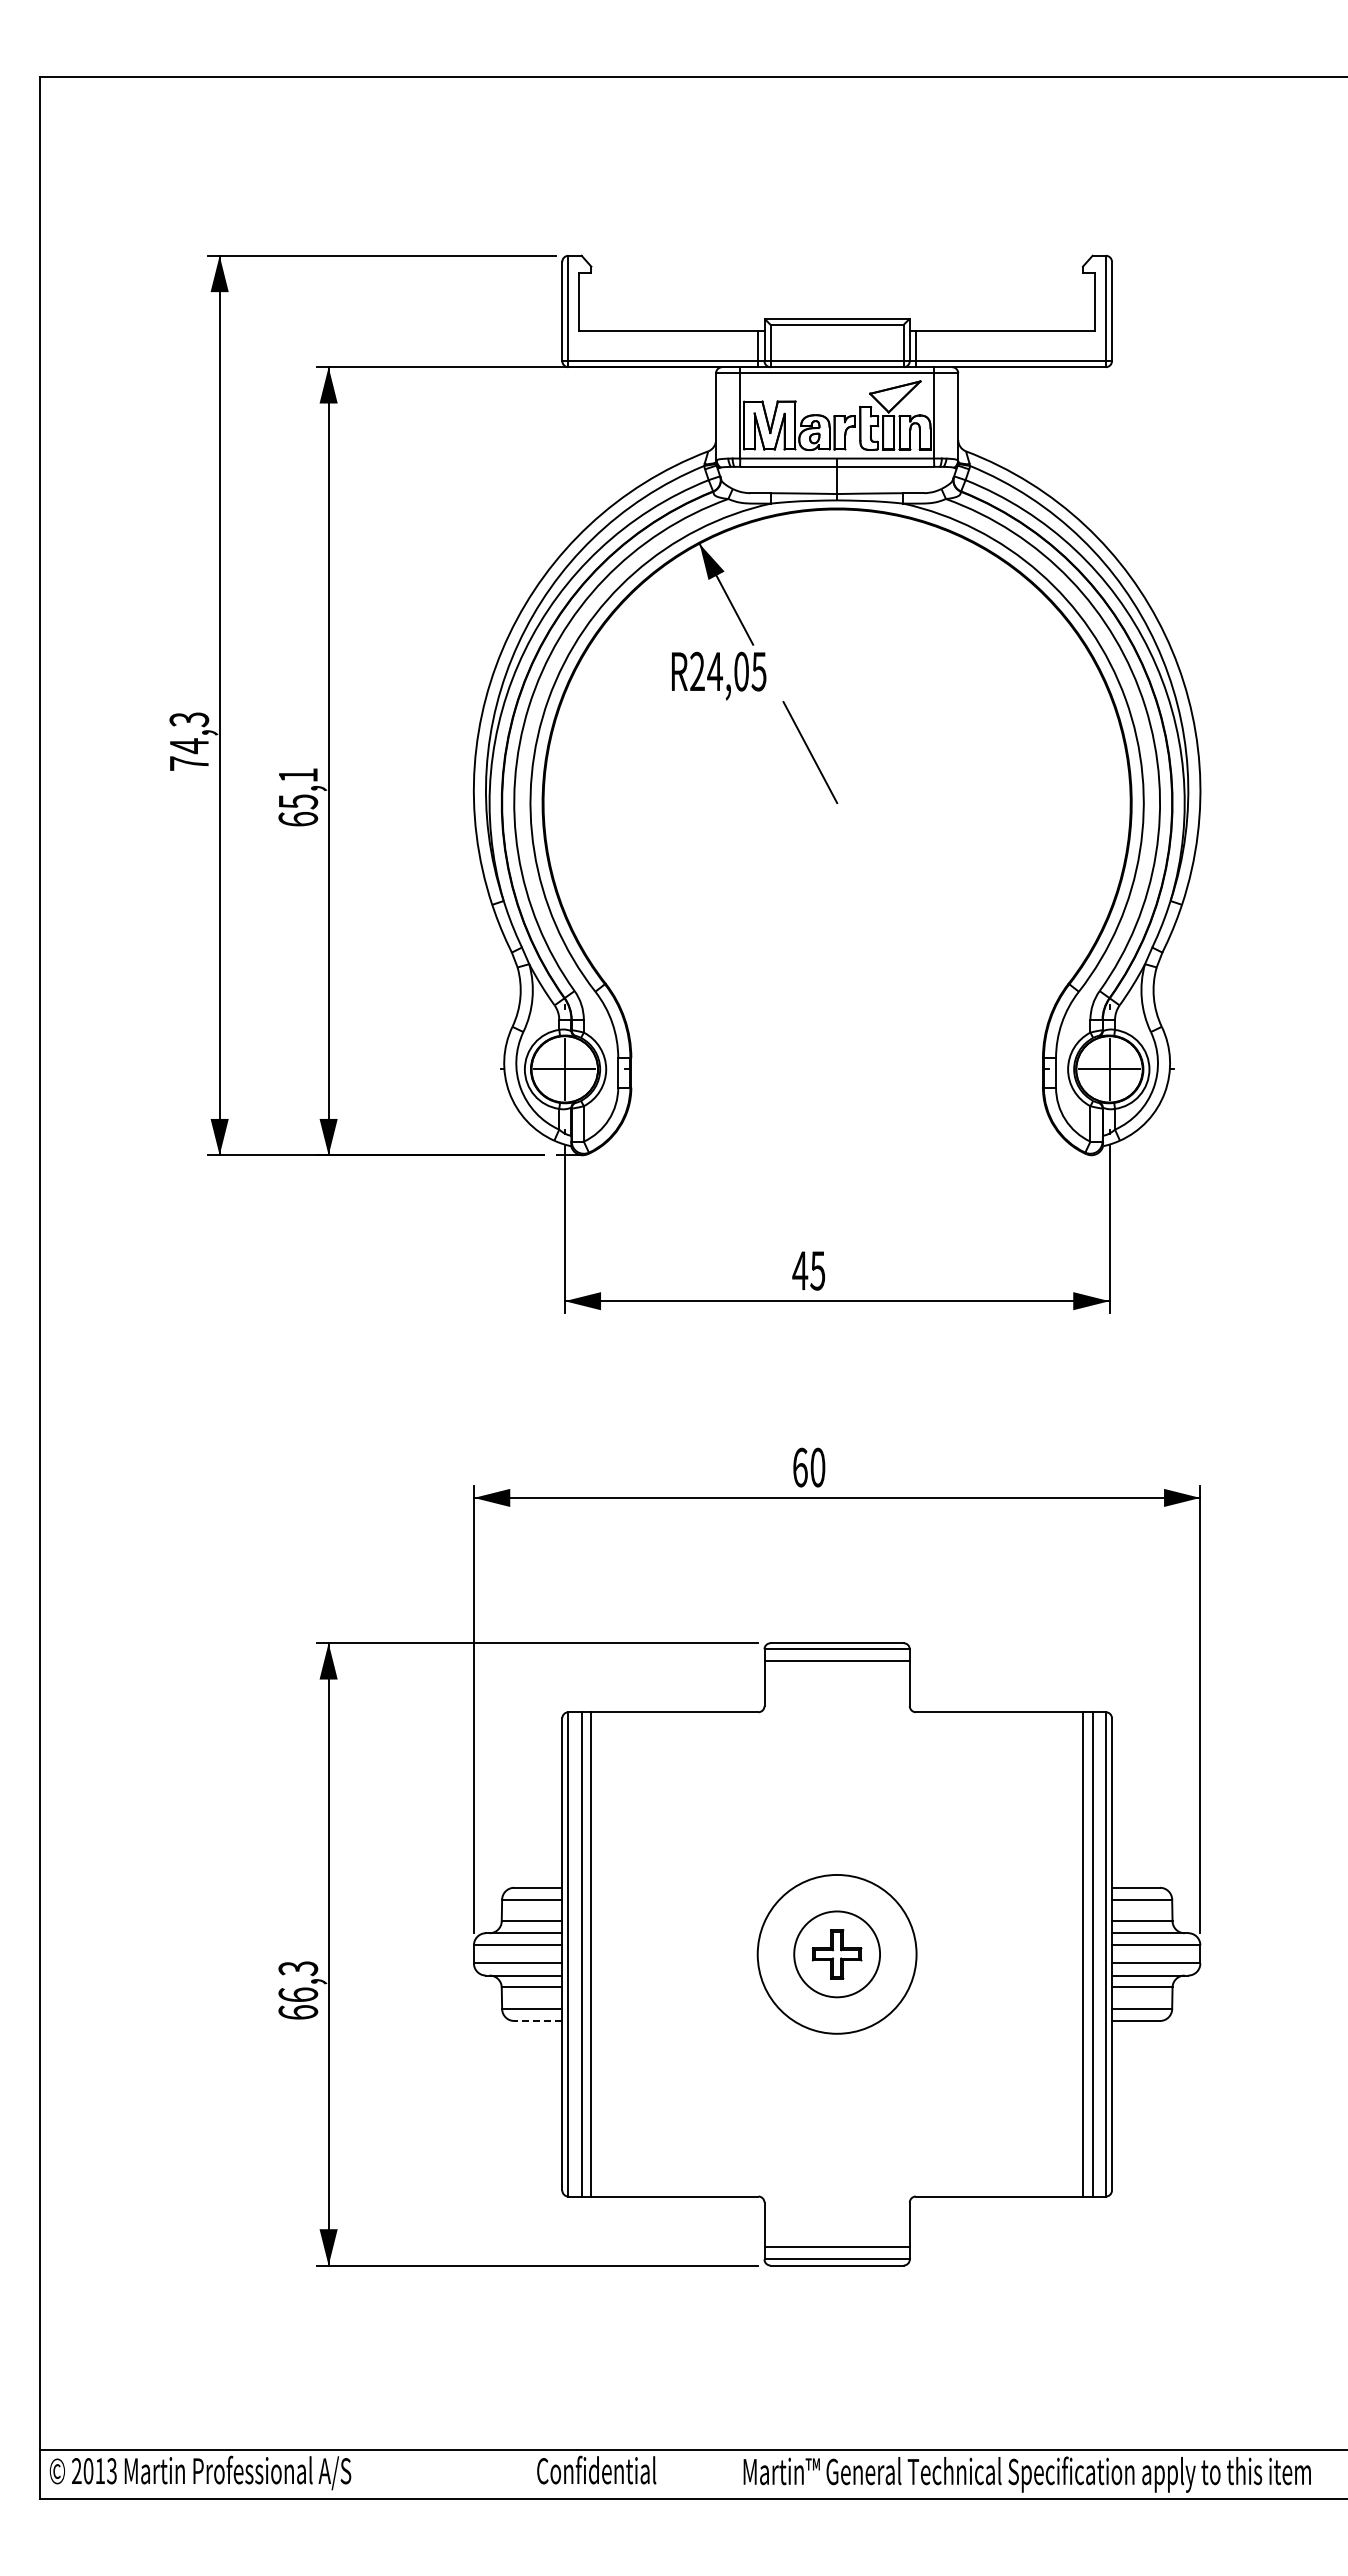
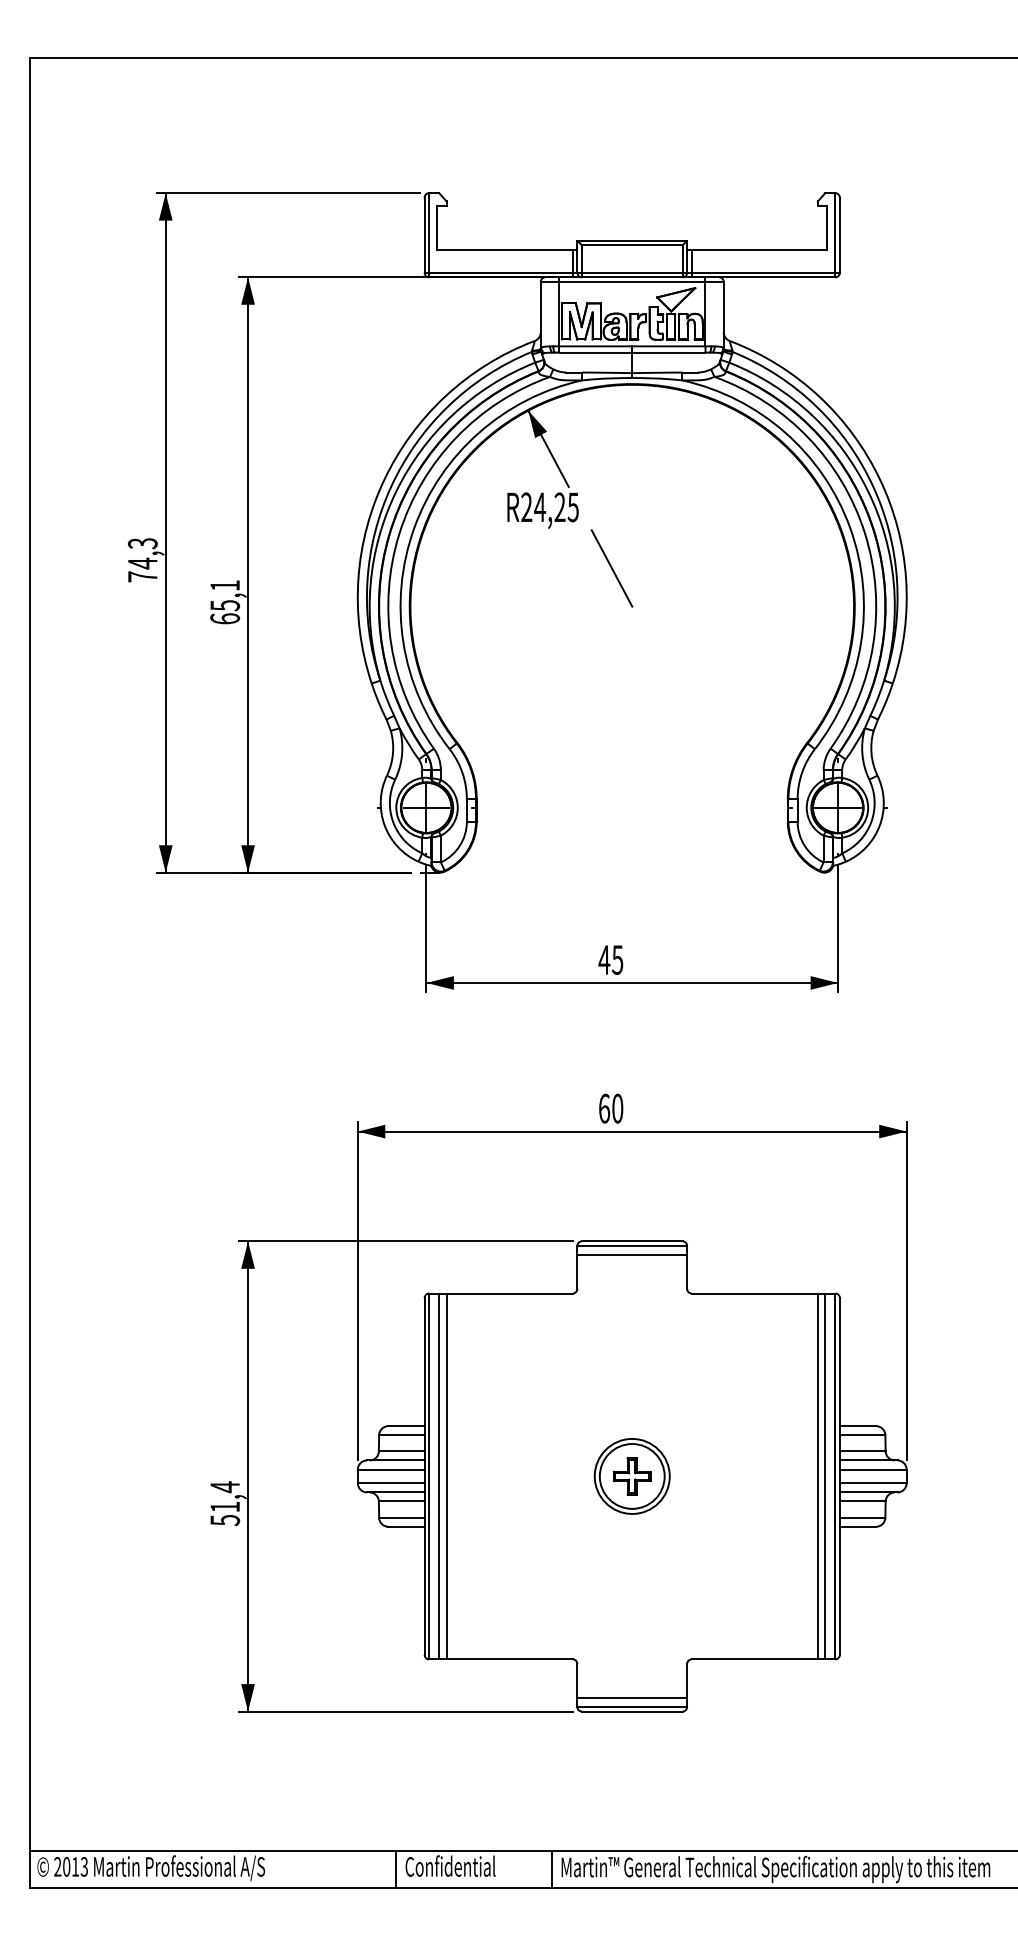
text: (741, 671) -> (559, 507), R24,05 -> R24,25
circle: (836, 1954) -> (631, 1476), size x0.62
text: (298, 1990) -> (225, 1503), 66,3 -> 51,4
line: (537, 2020) -> (405, 1526), dashed -> solid
line: (524, 2474) -> (396, 1869), added
line: (730, 2474) -> (551, 1869), added

